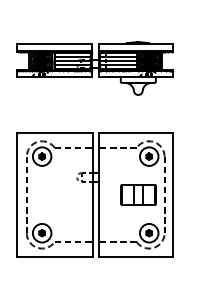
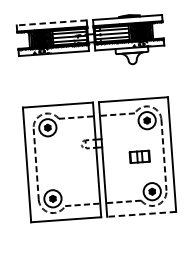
line: (54, 44) -> (51, 22), solid -> dashed
part: (138, 194) -> (139, 156), size x0.6
line: (135, 256) -> (141, 214), solid -> dashed

